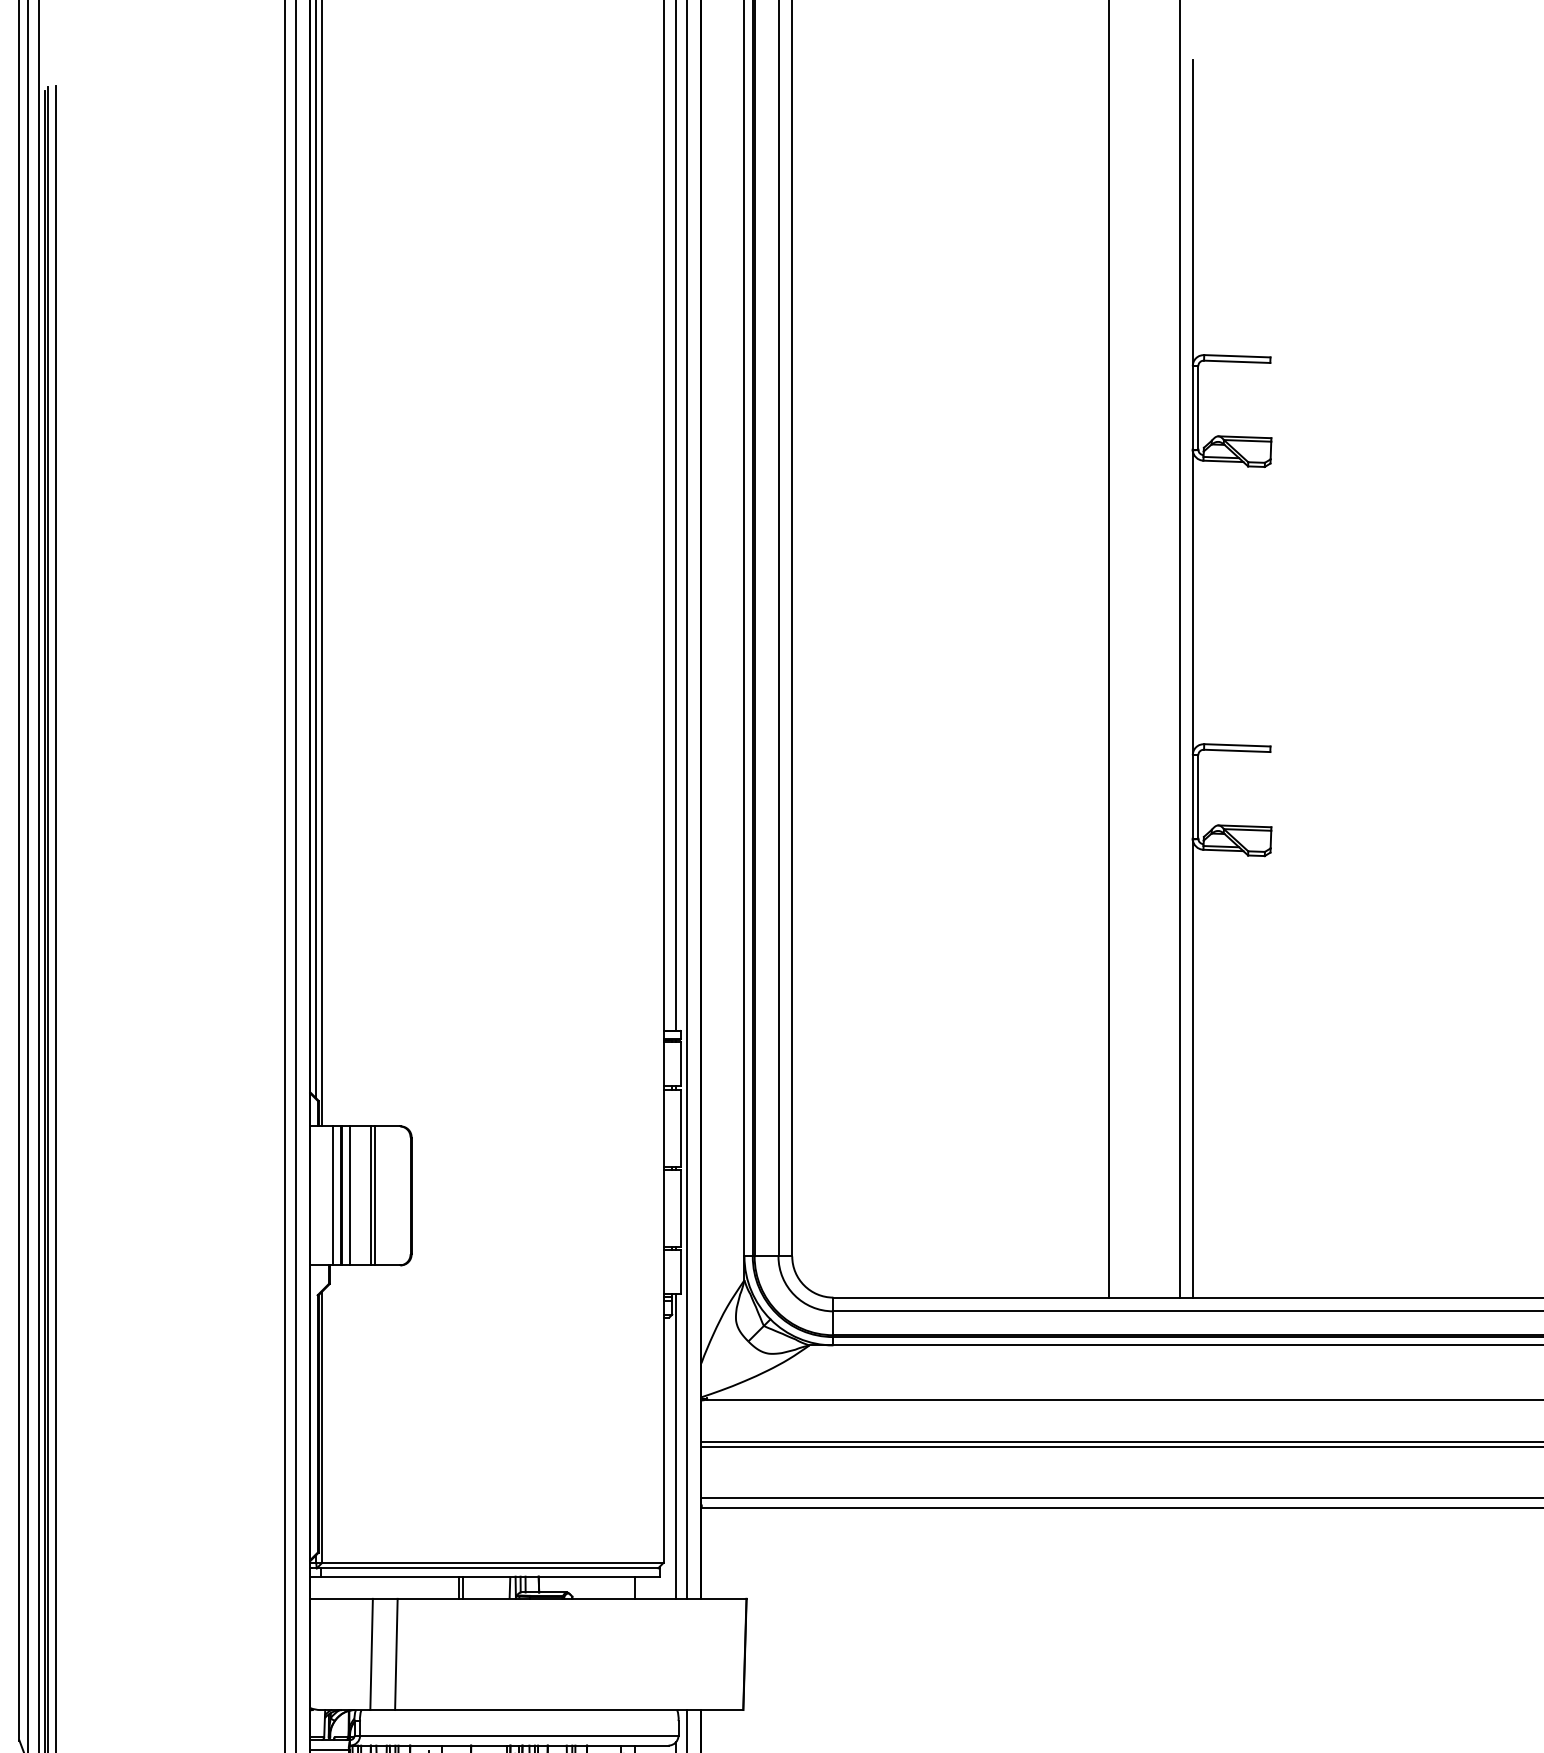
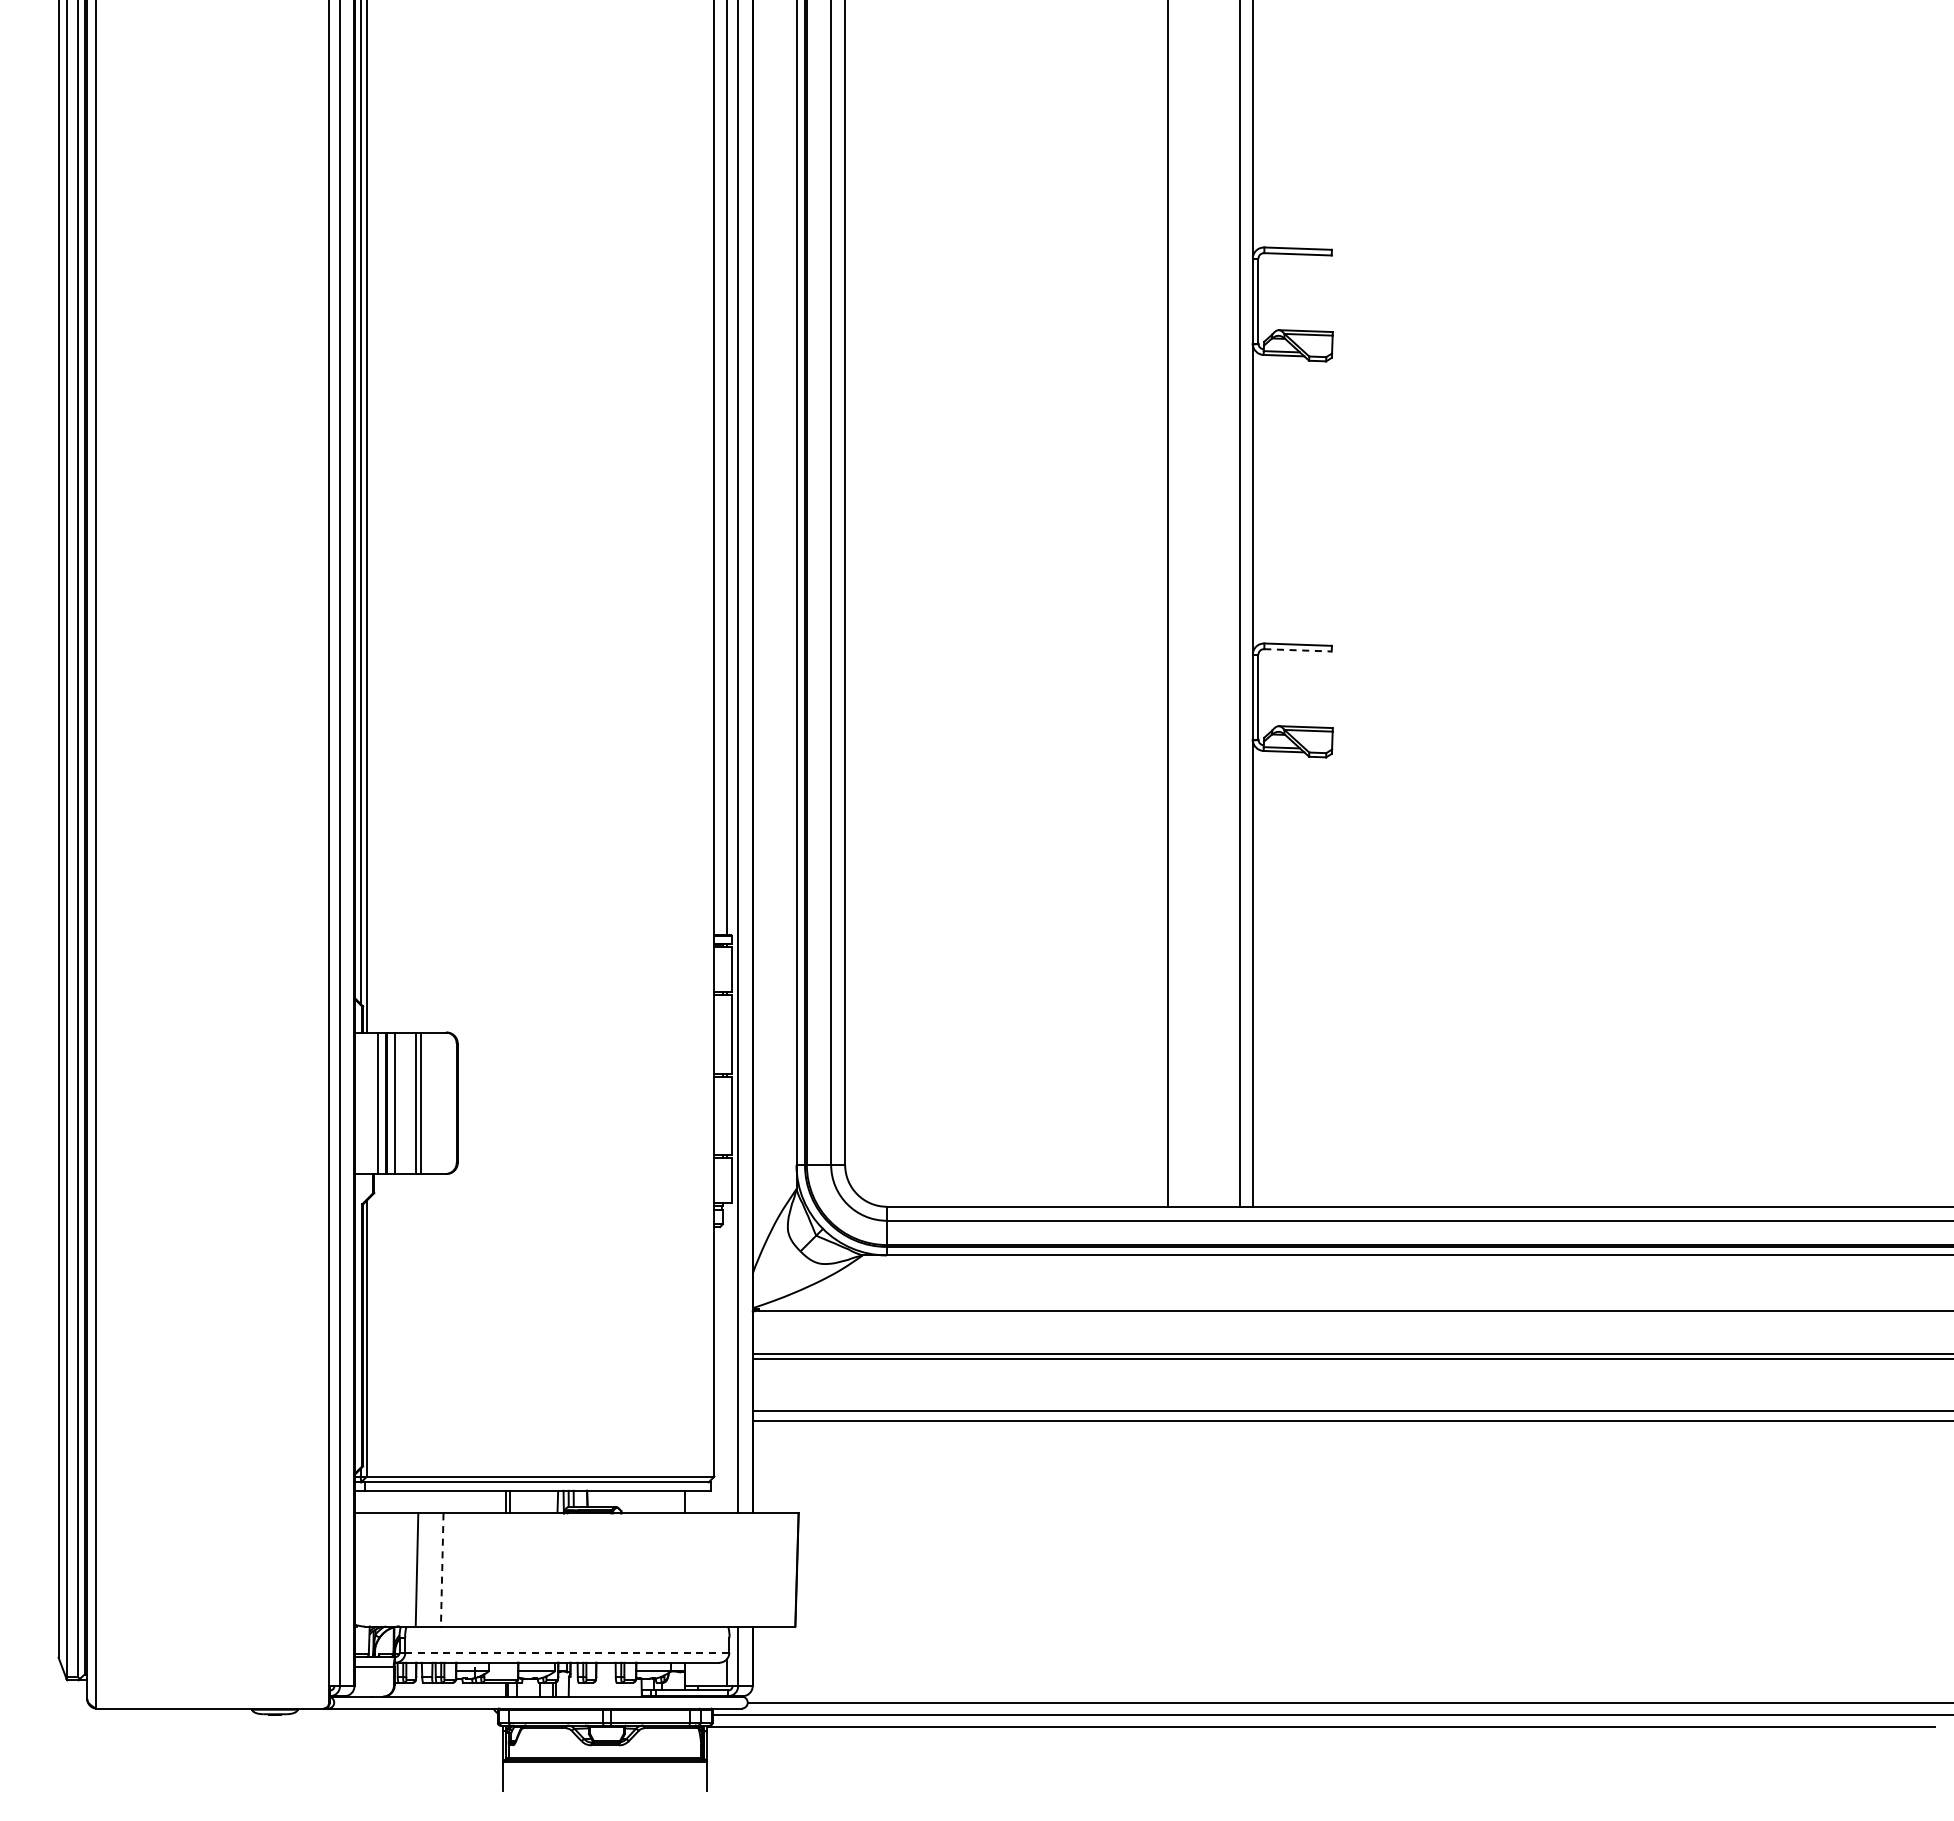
line: (1237, 751) -> (1298, 650), solid -> dashed
line: (676, 1446) -> (727, 1358), removed
line: (396, 1653) -> (442, 1569), solid -> dashed
line: (519, 1735) -> (567, 1652), solid -> dashed

